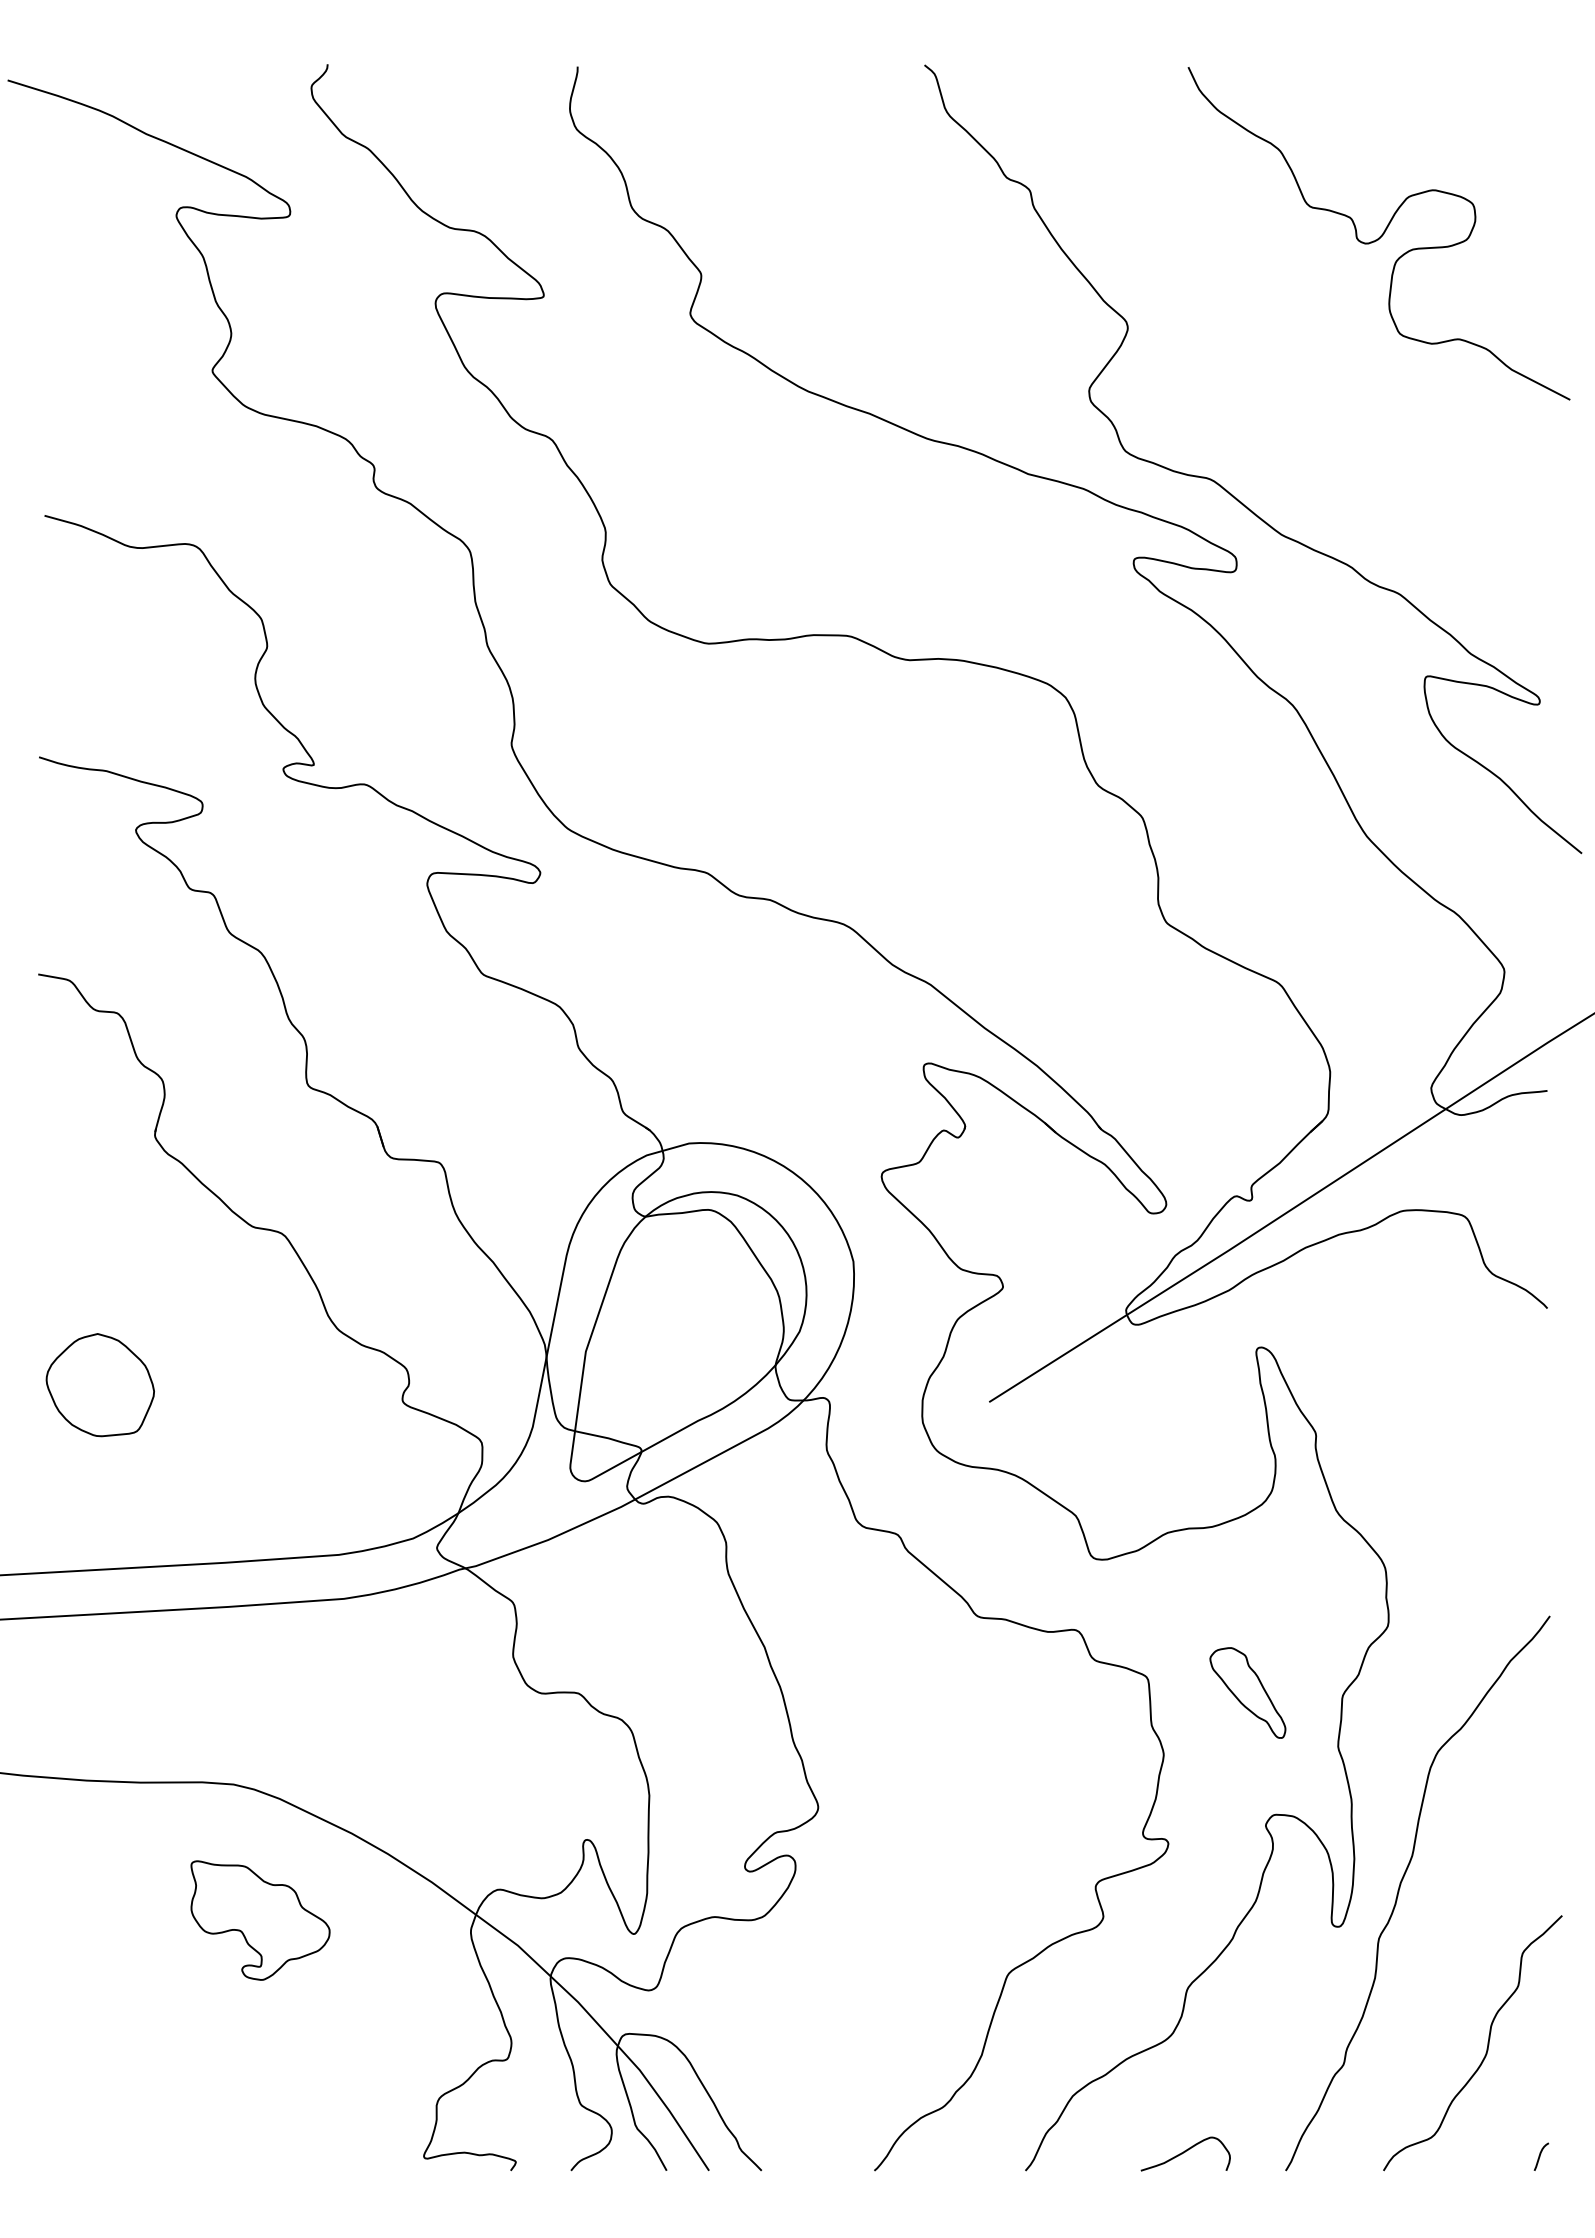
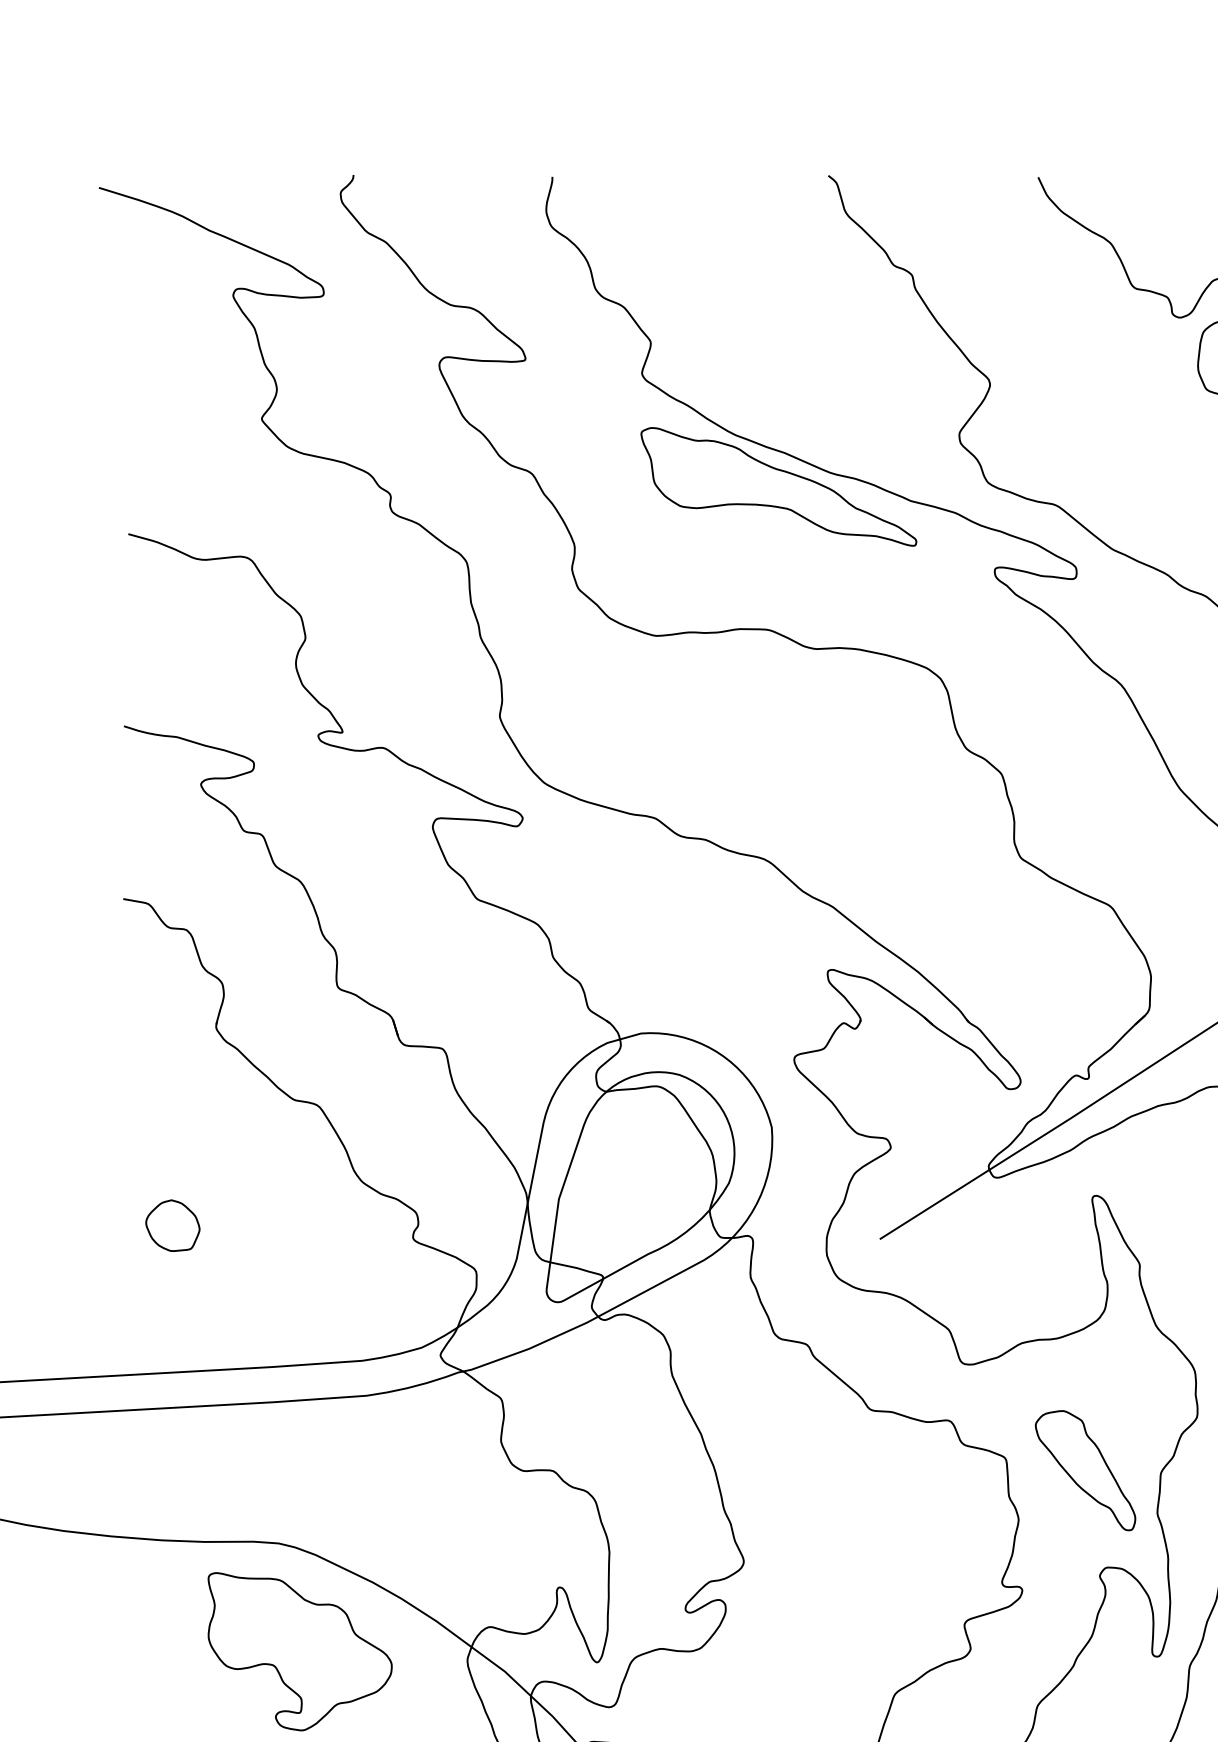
part: (861, 456) -> (778, 487), added
part: (100, 1384) -> (172, 1225), size x0.62
part: (1247, 1692) -> (1085, 1470), size x1.67
part: (260, 1920) -> (300, 1651), size x1.67

